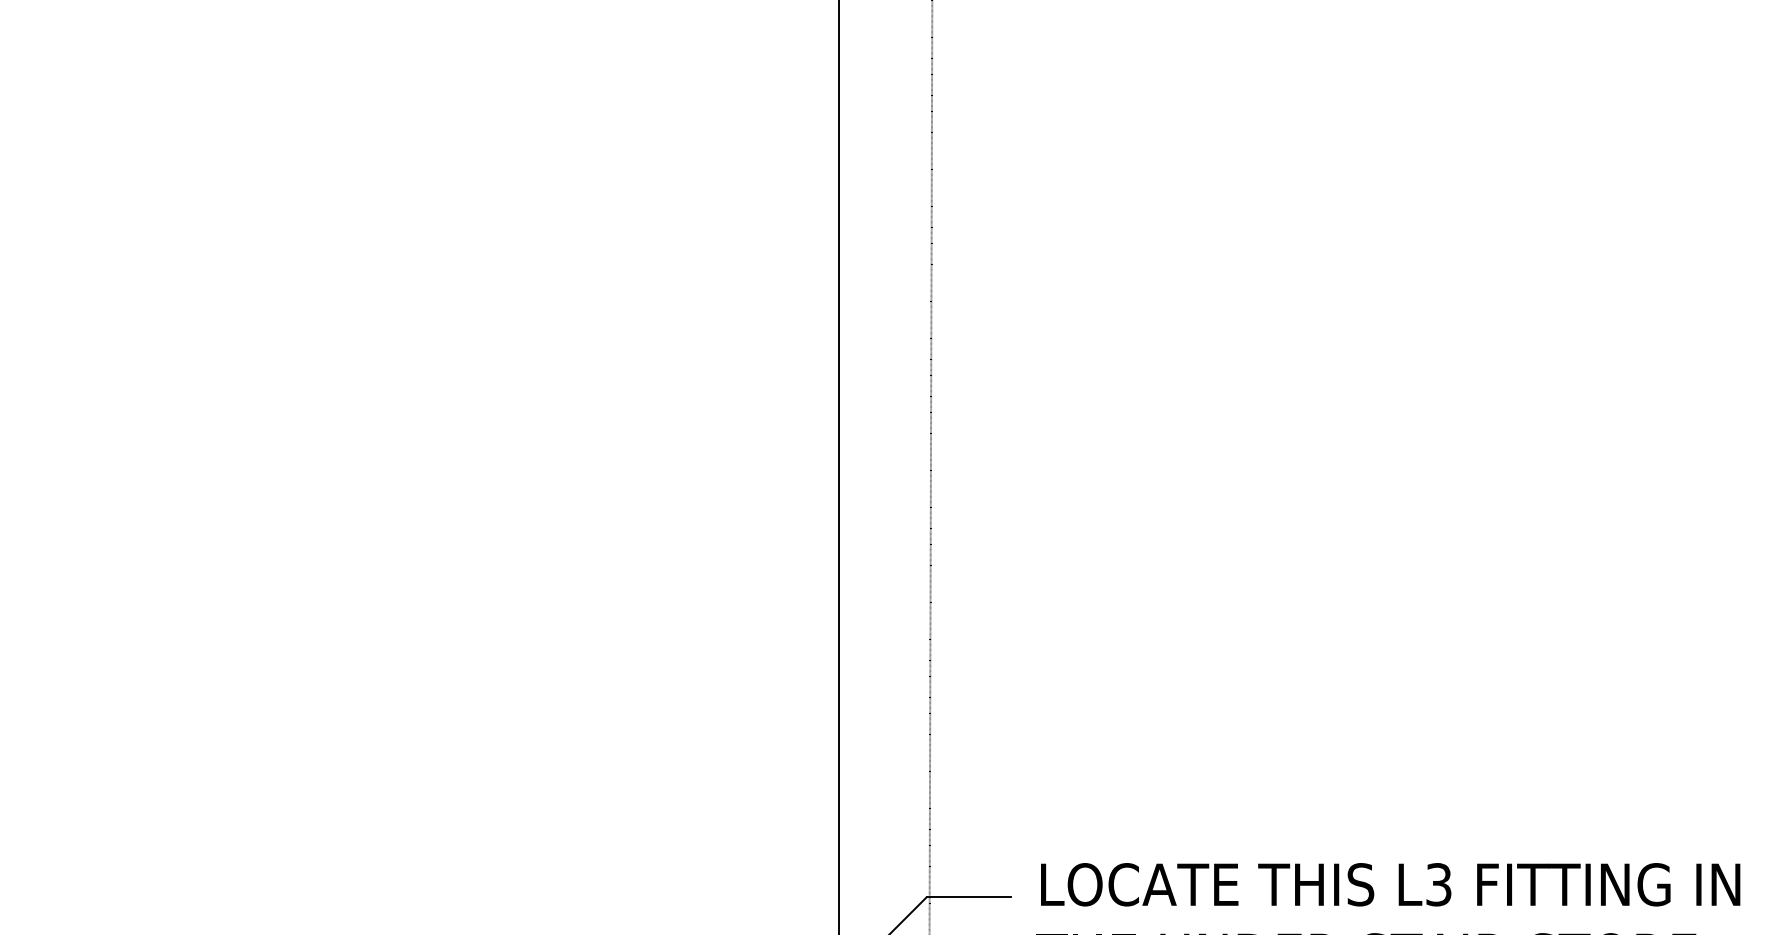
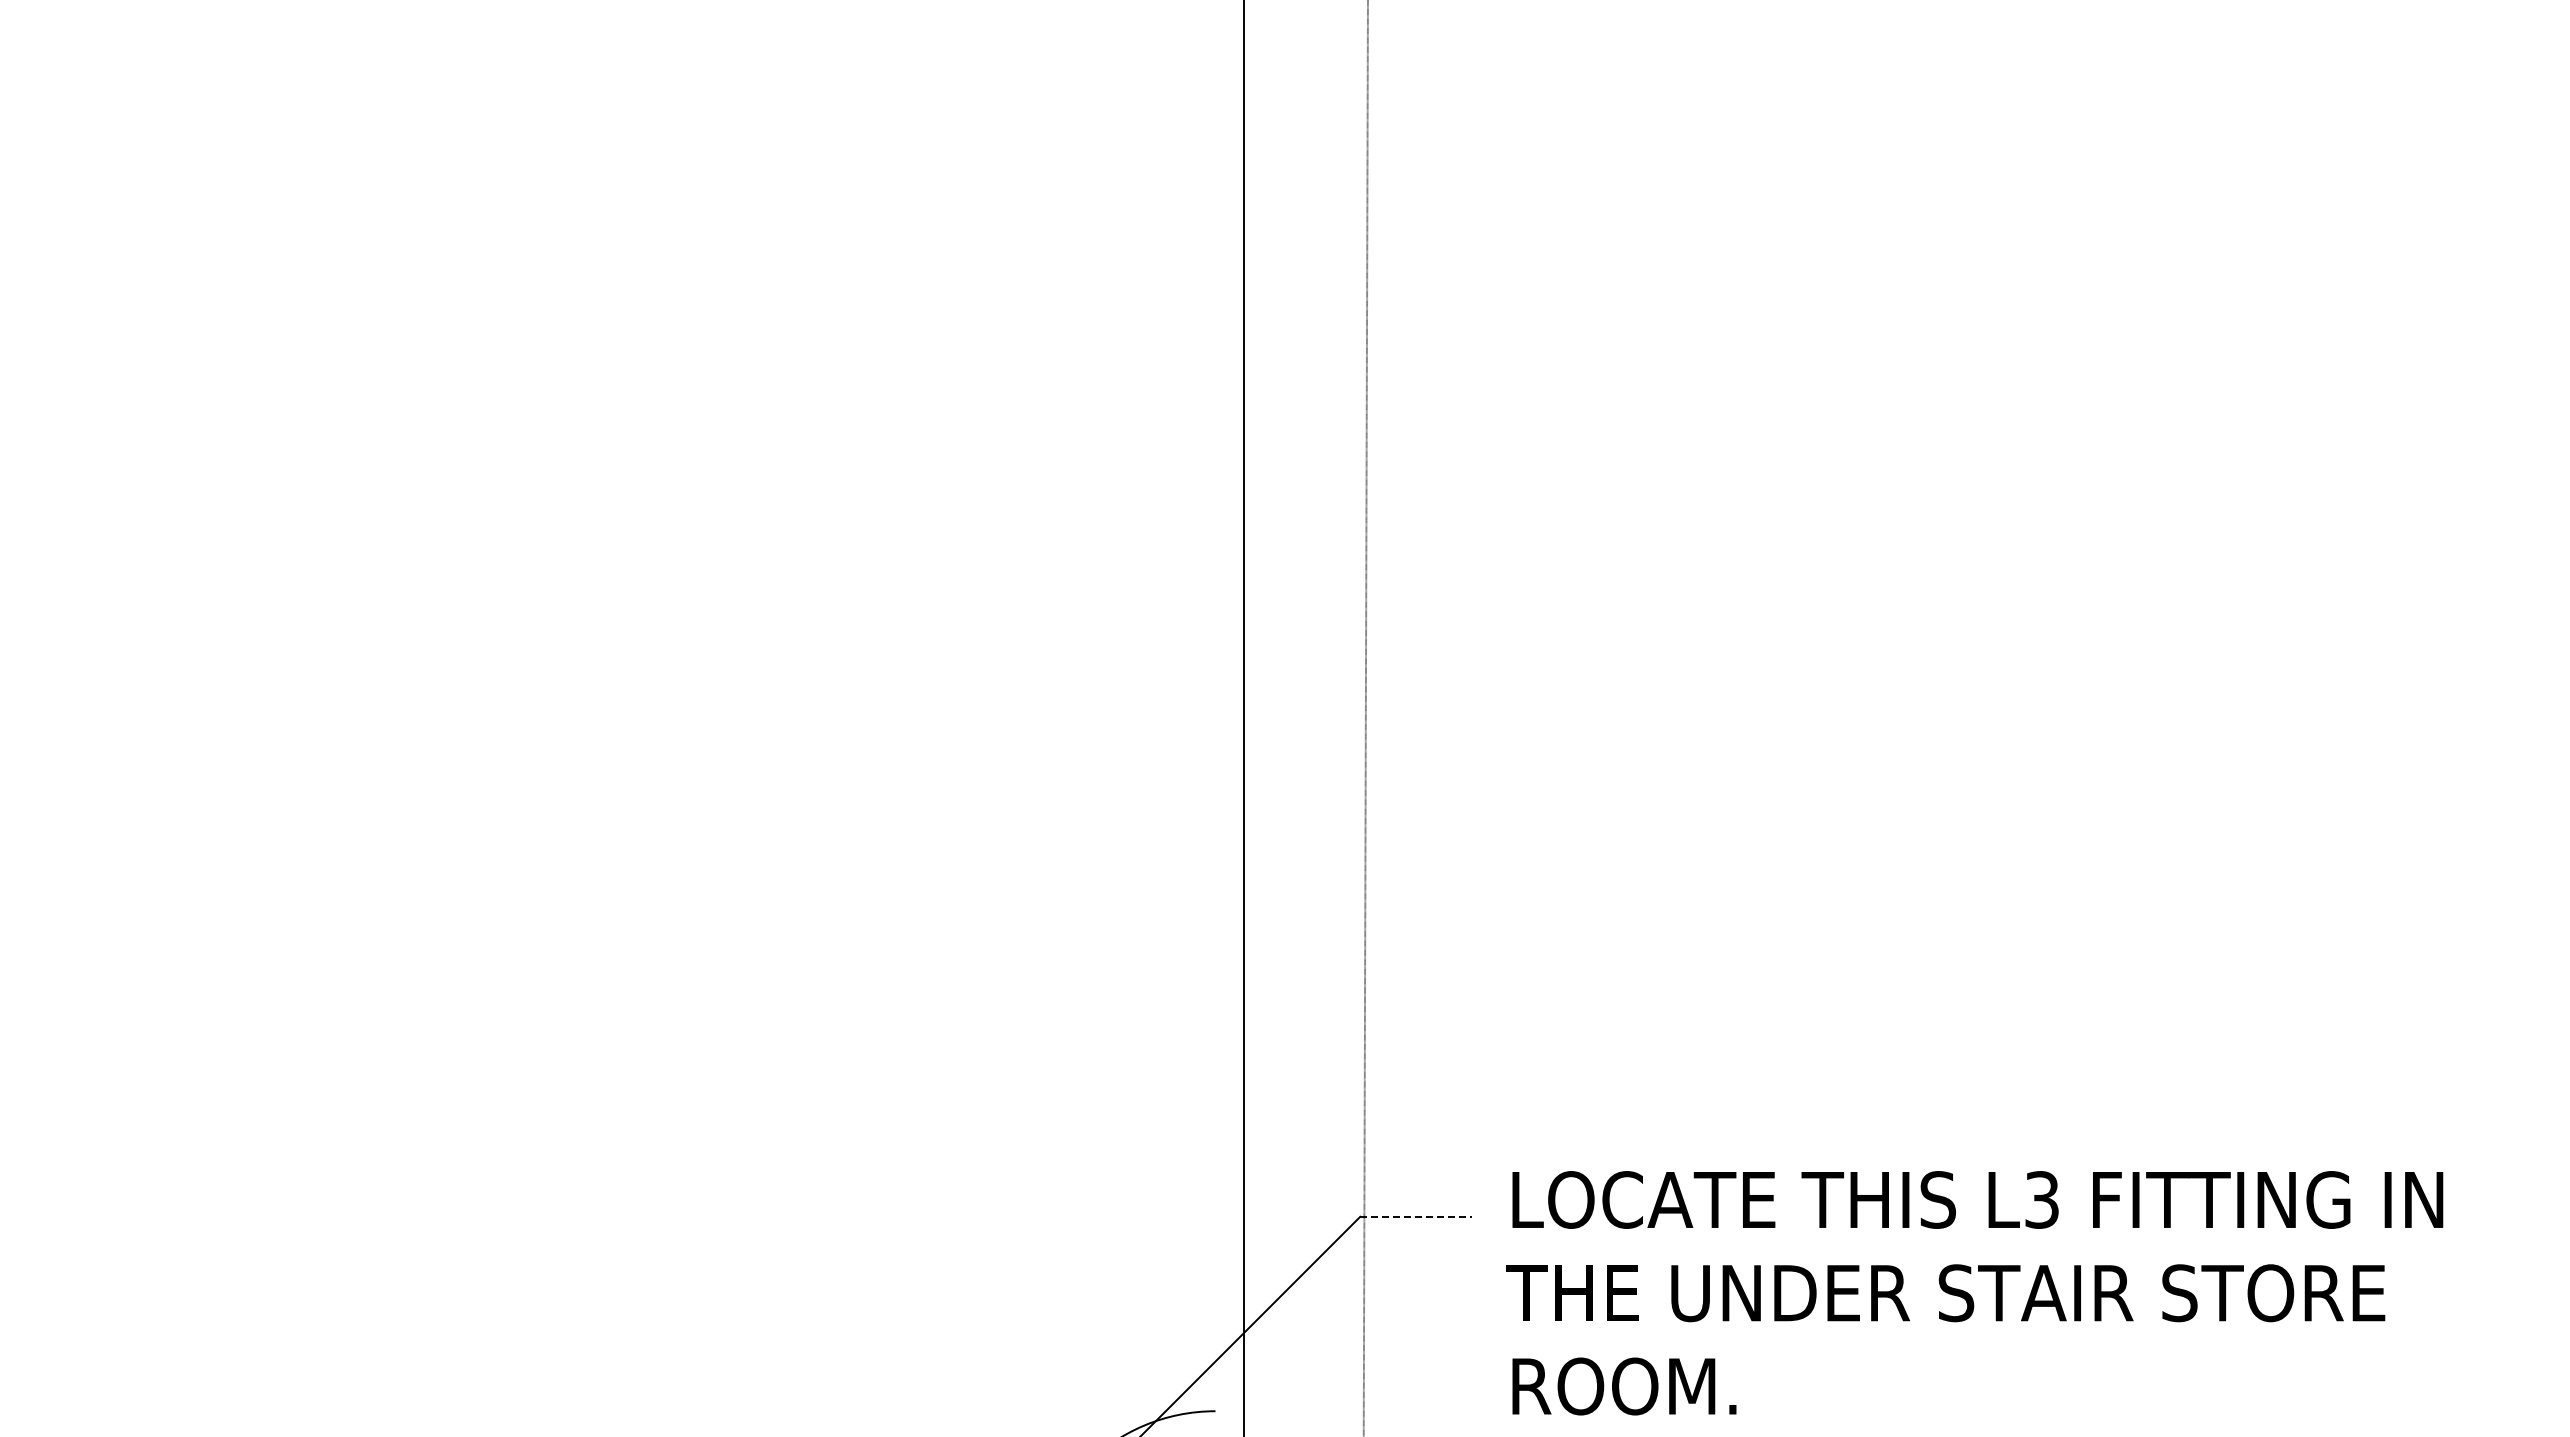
line: (968, 897) -> (1416, 1216), solid -> dashed

